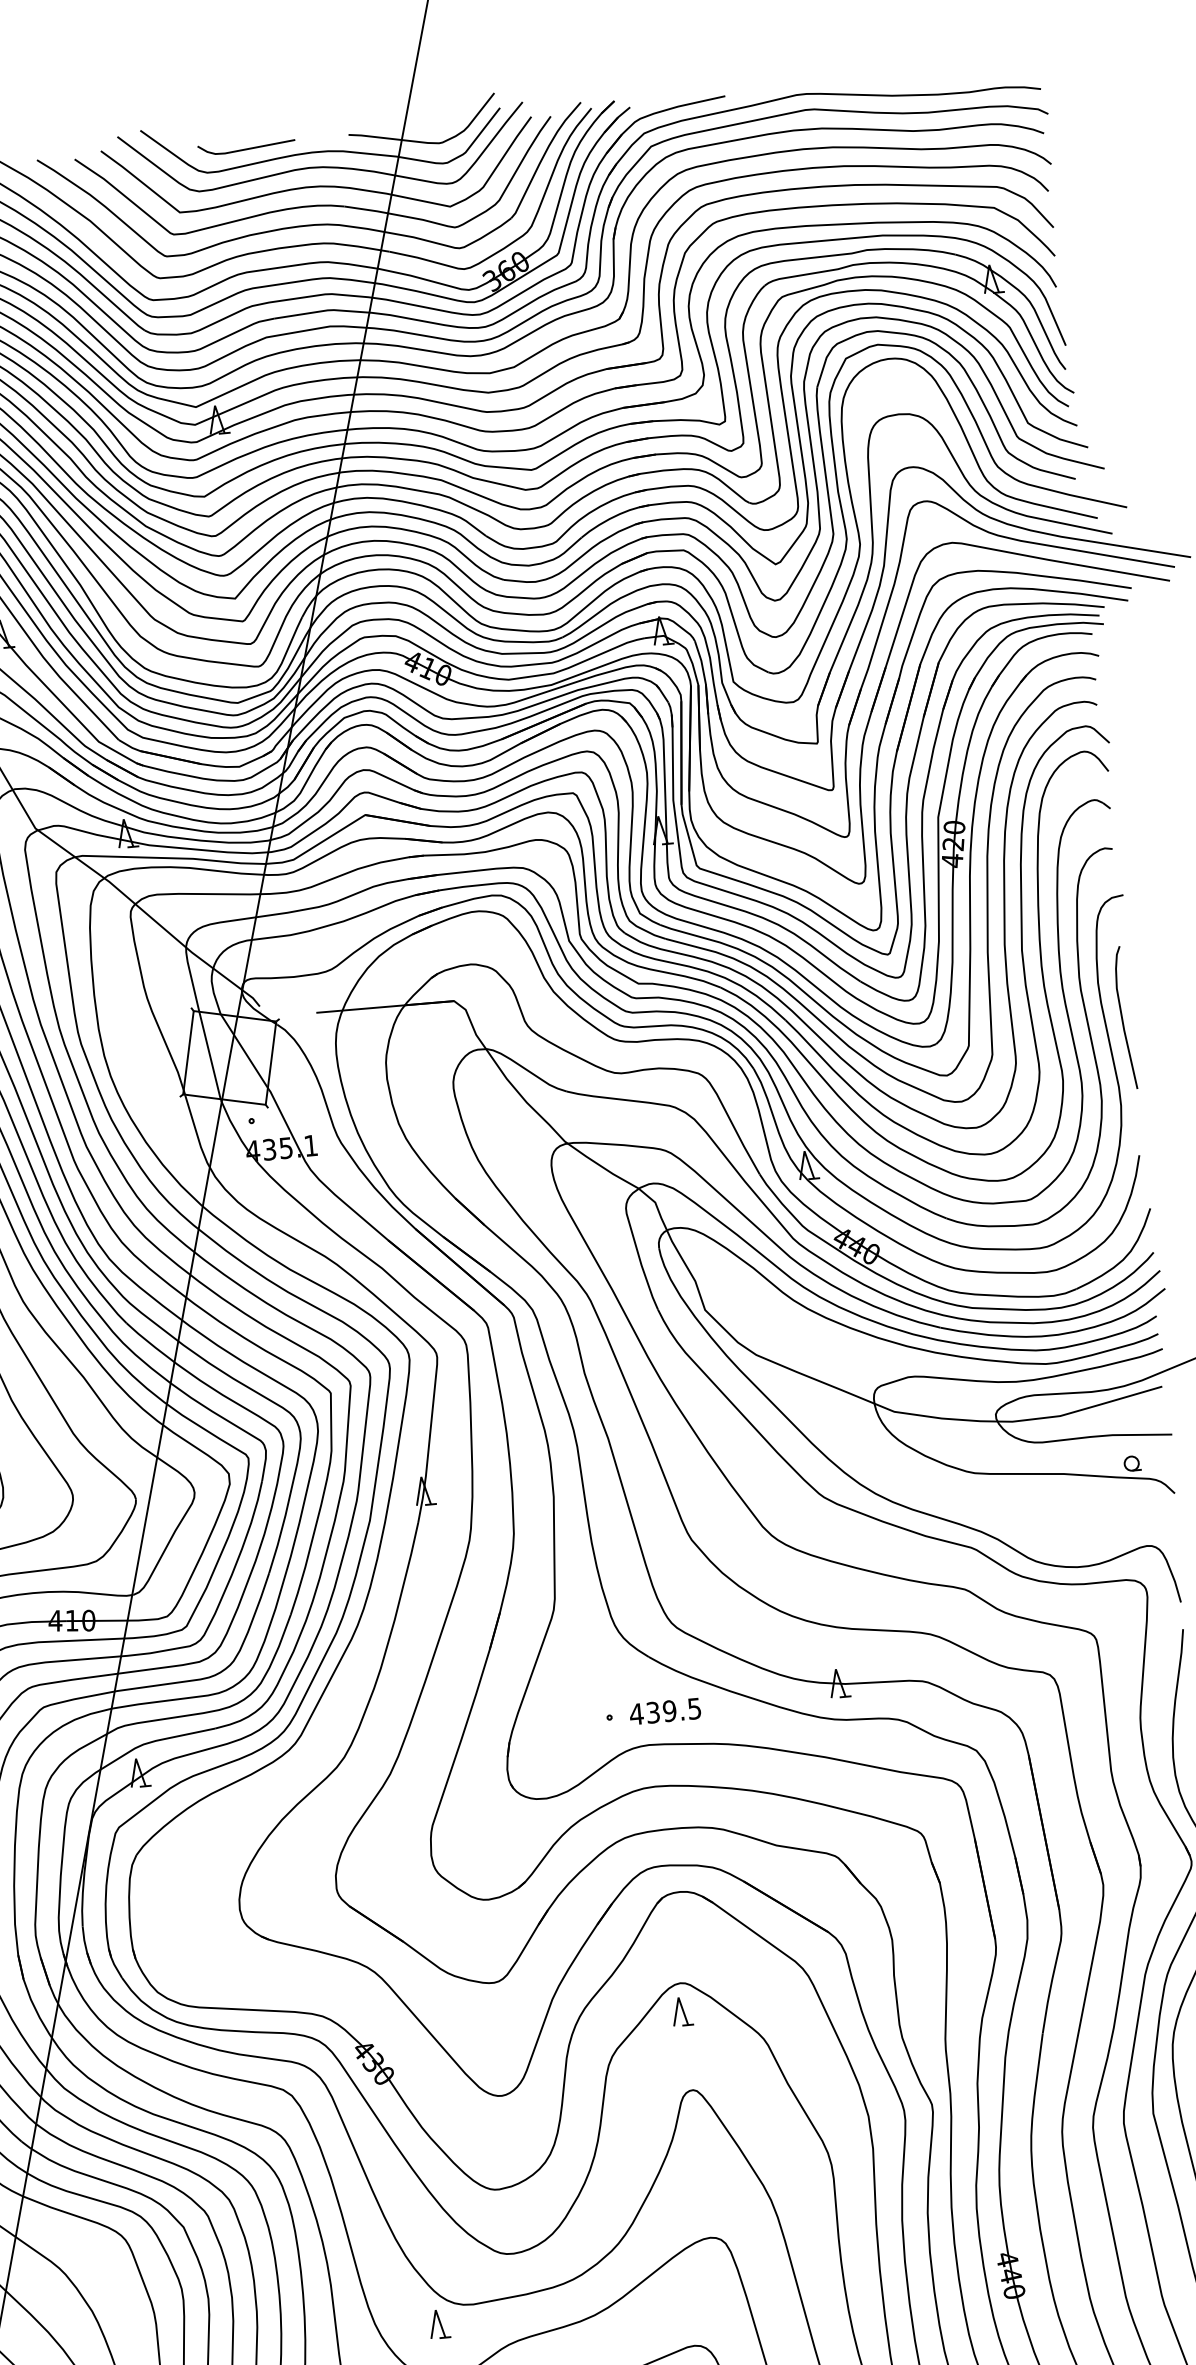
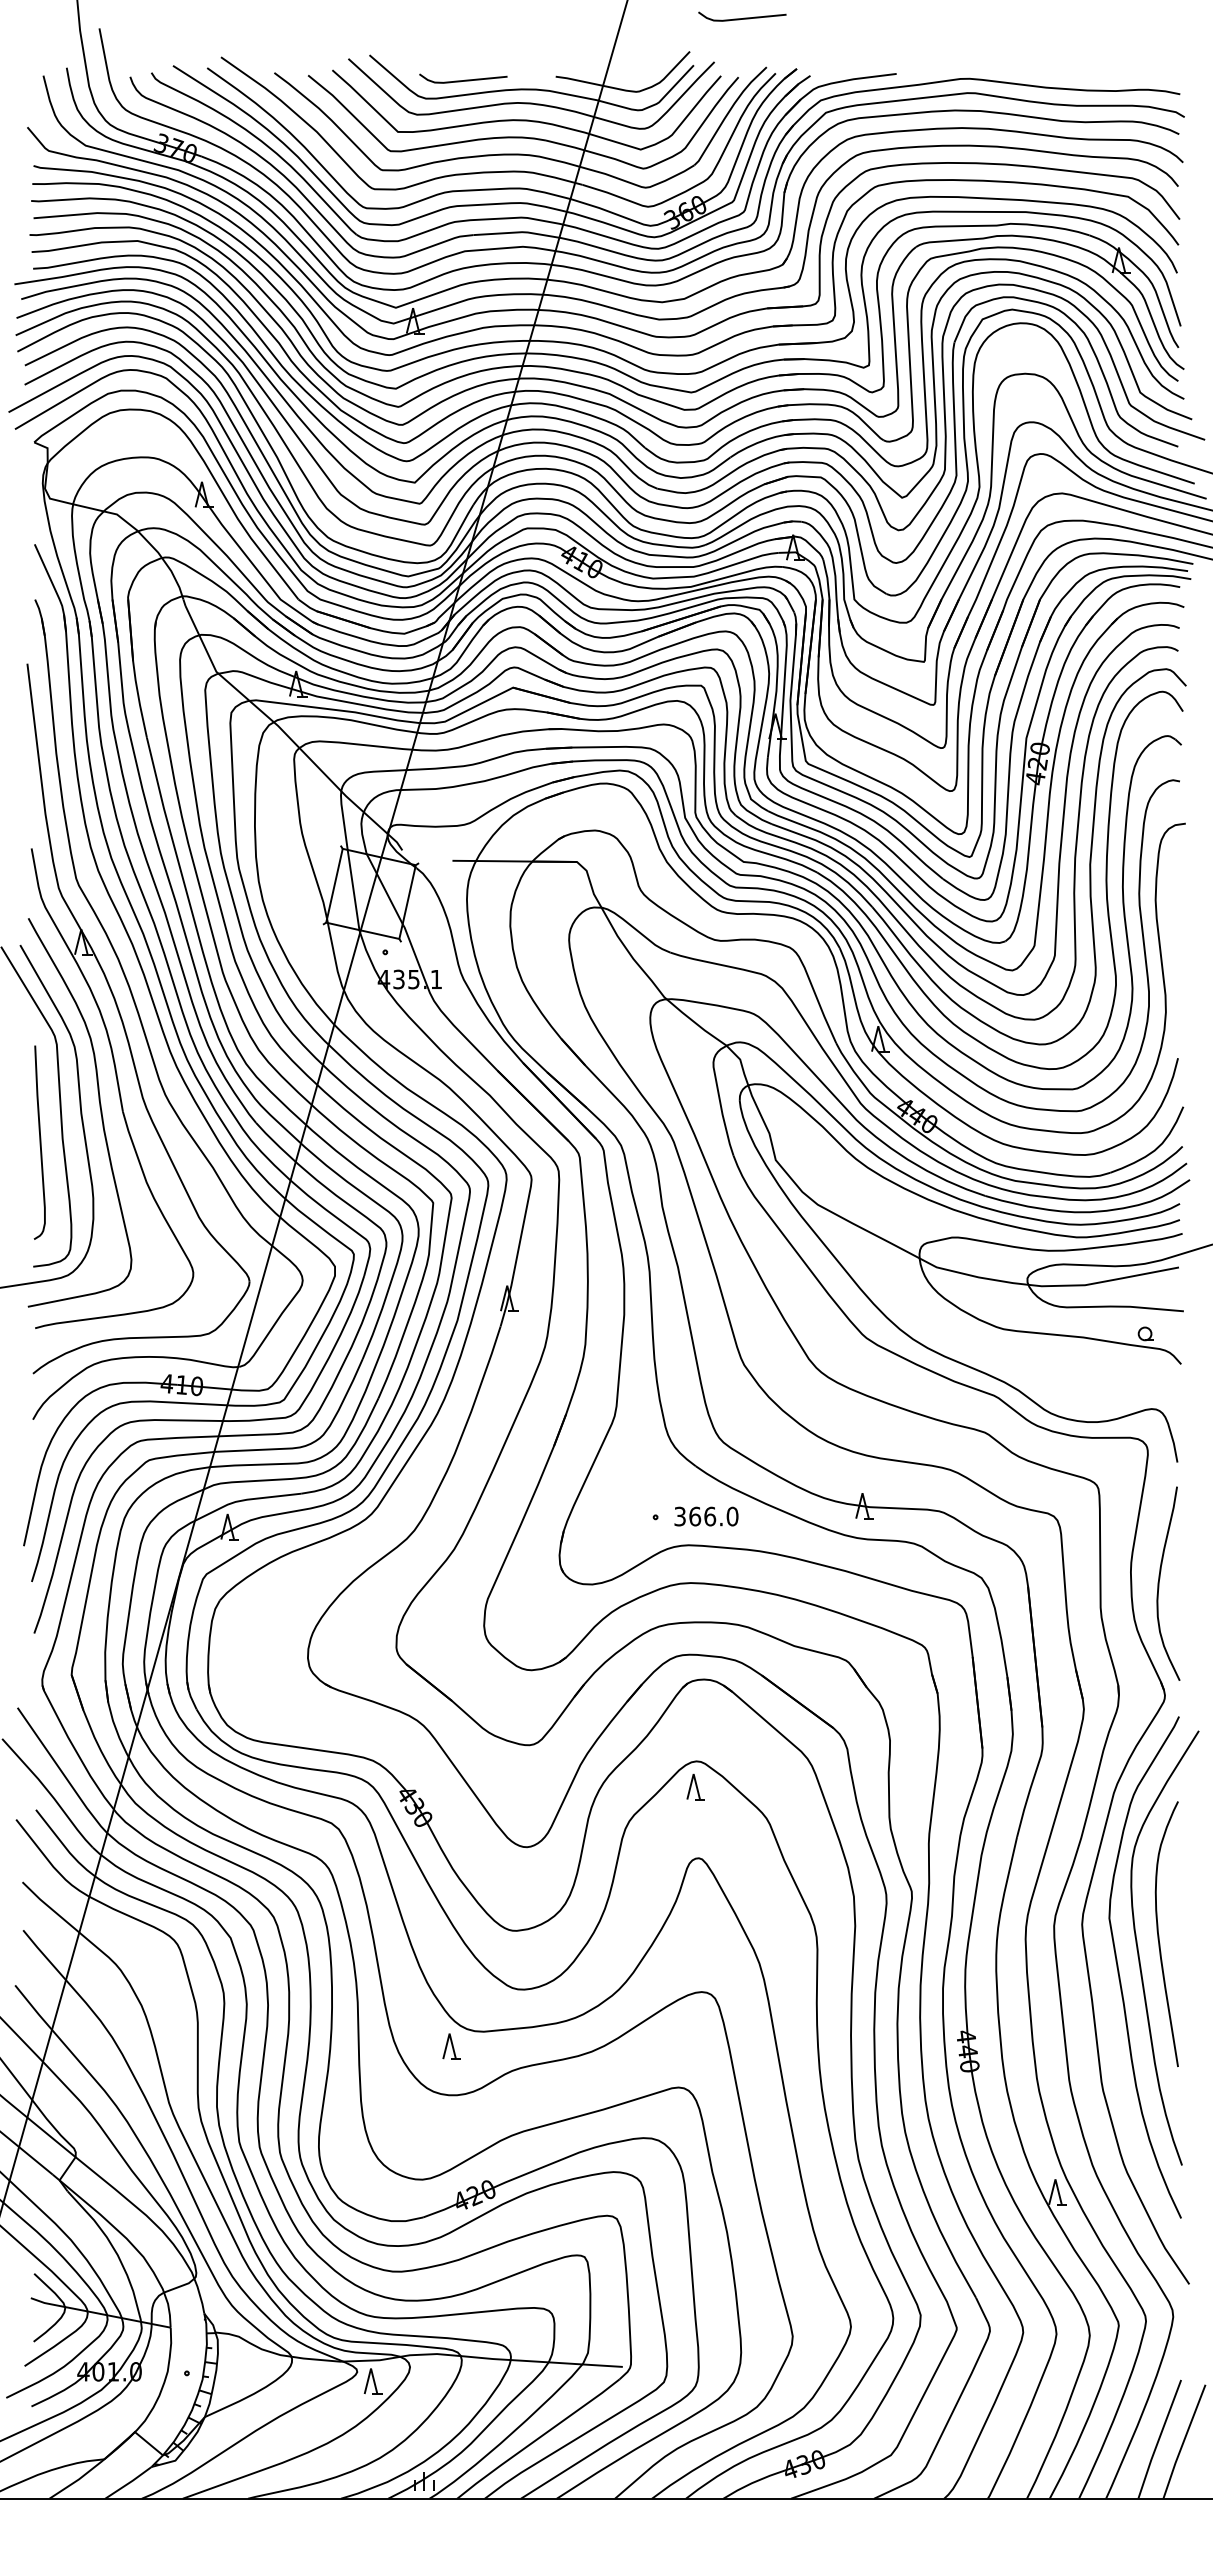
curve: (550, 49) -> (743, 17), added
curve: (1123, 1017) -> (1175, 933), removed
text: (664, 1711) -> (705, 1516), 439.5 -> 366.0

